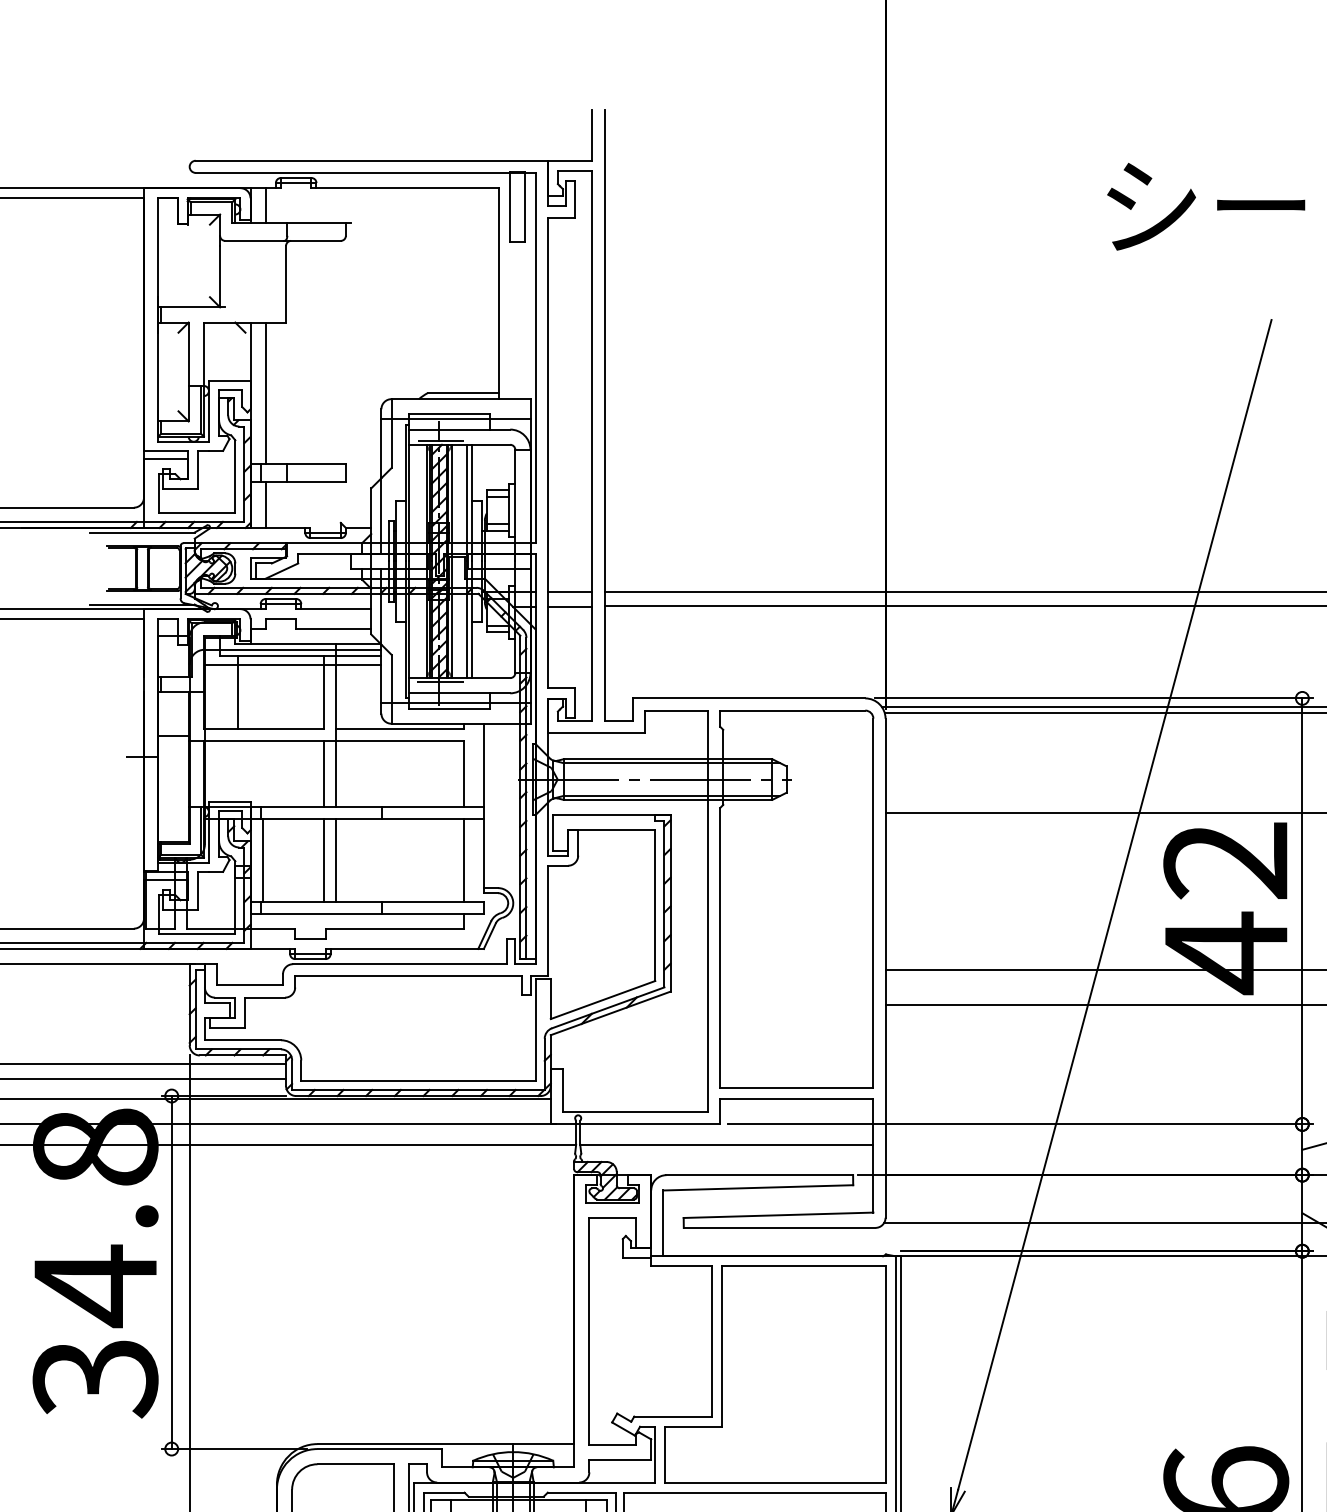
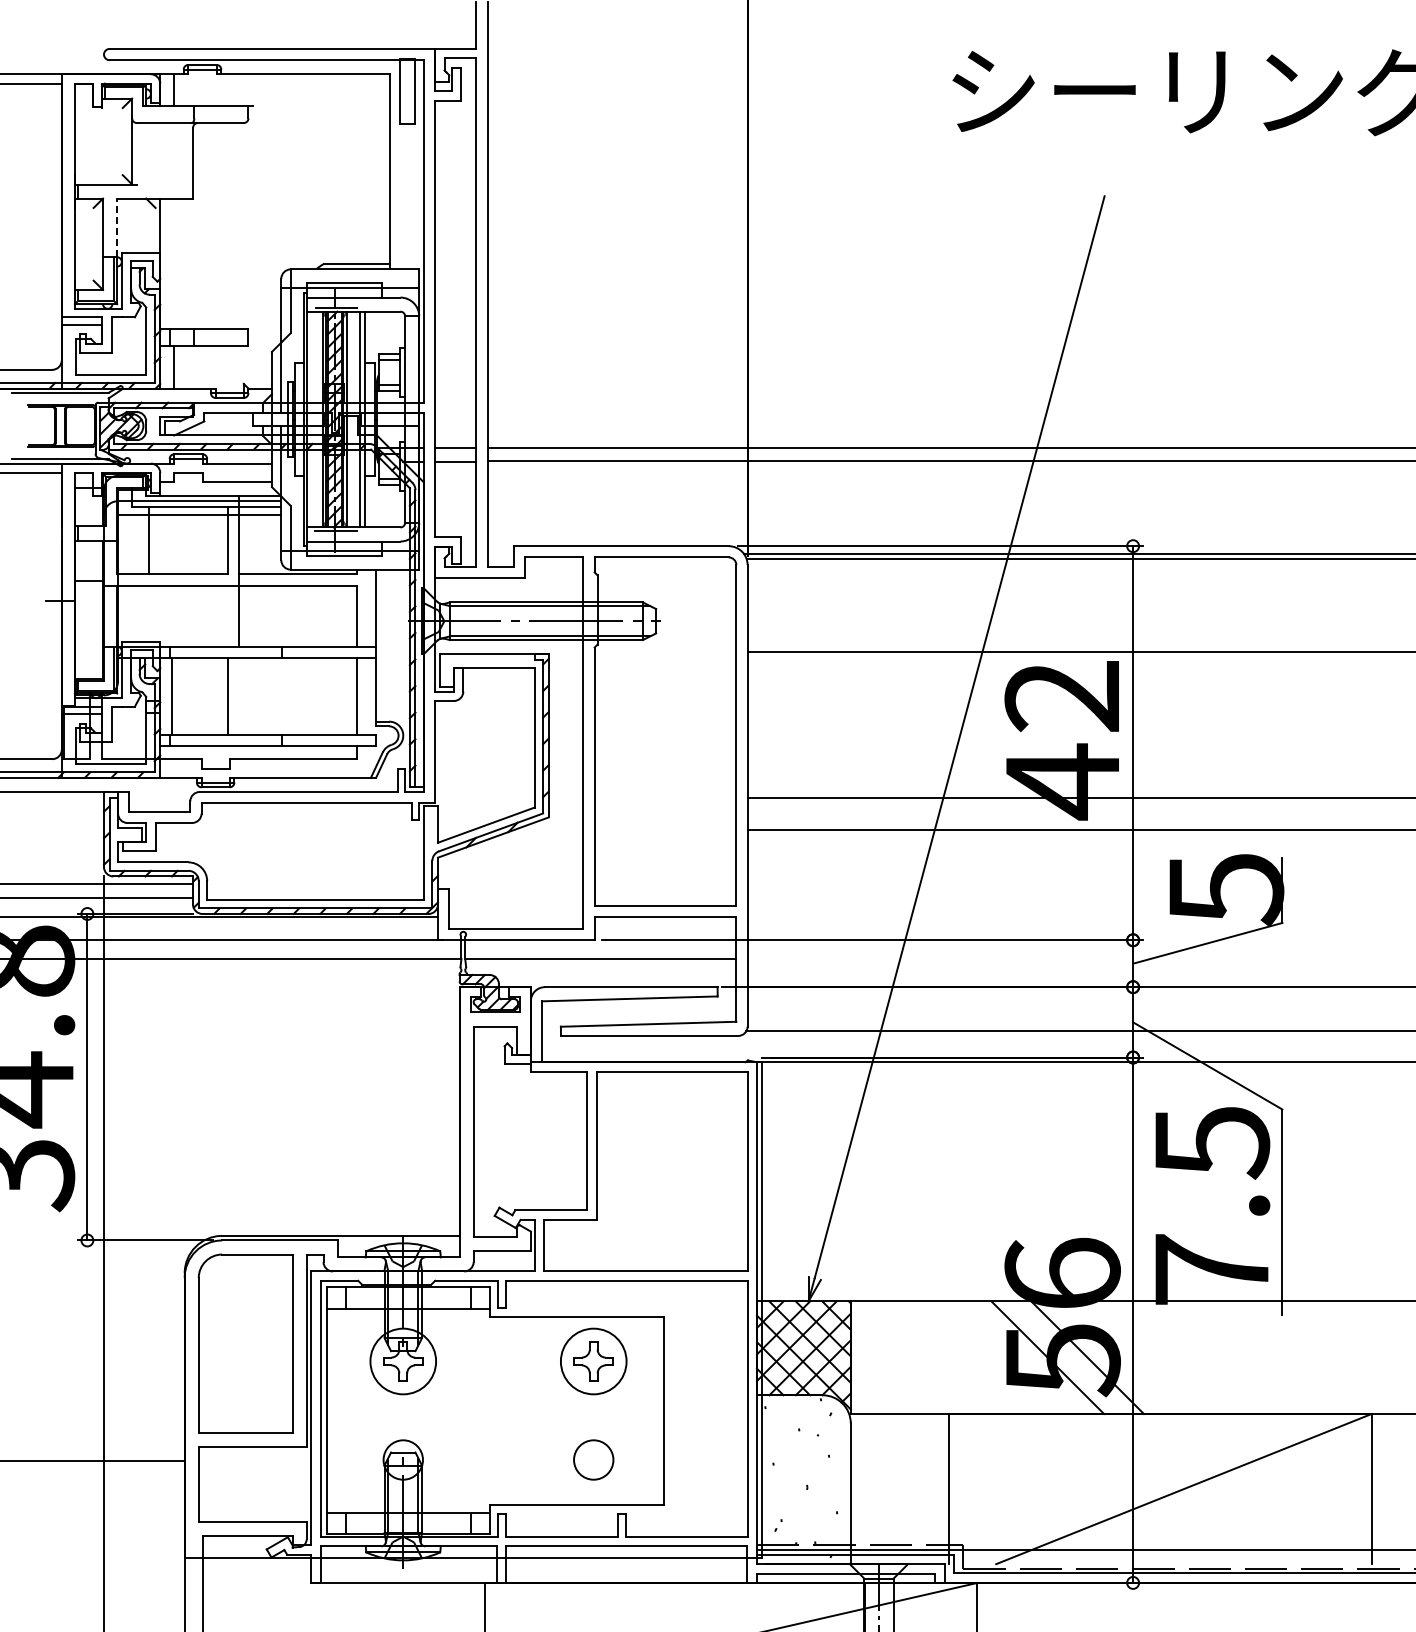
line: (204, 353) -> (117, 227), solid -> dashed
line: (265, 392) -> (174, 263), removed
line: (323, 773) -> (227, 615), removed
line: (336, 859) -> (239, 695), removed

